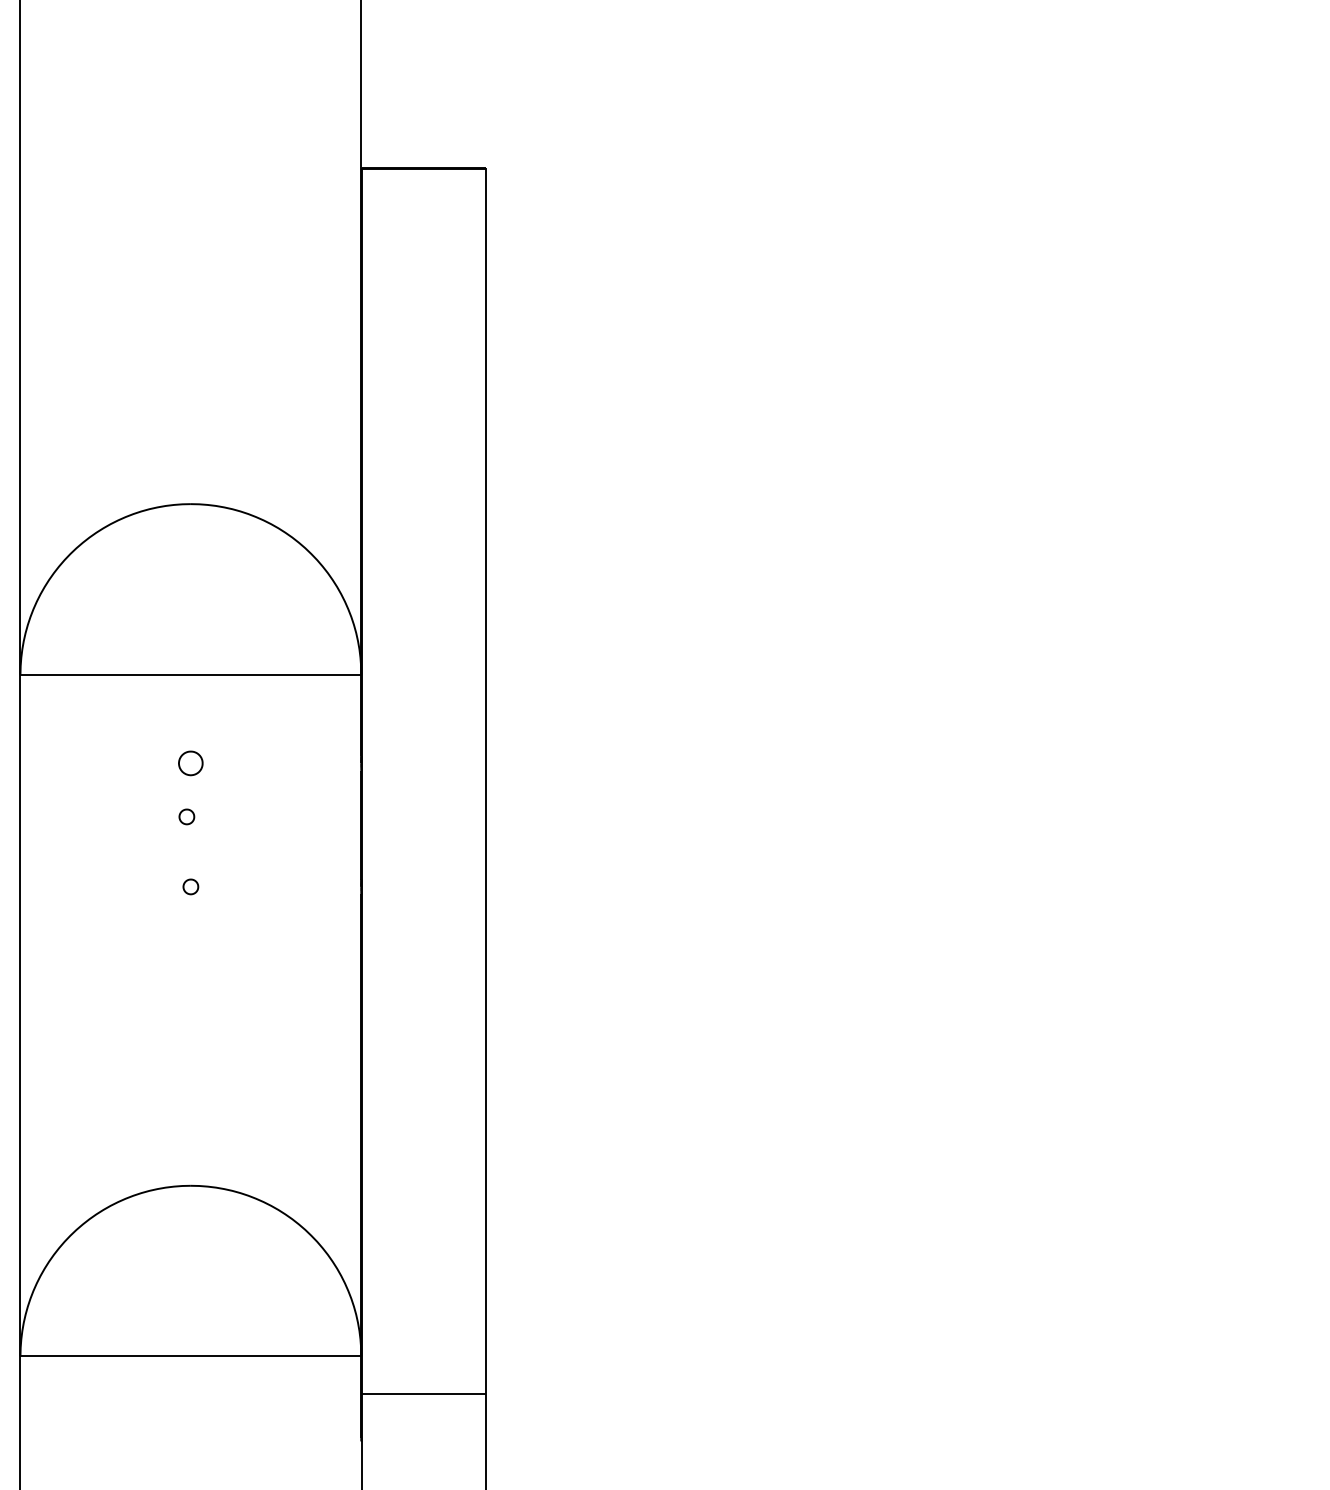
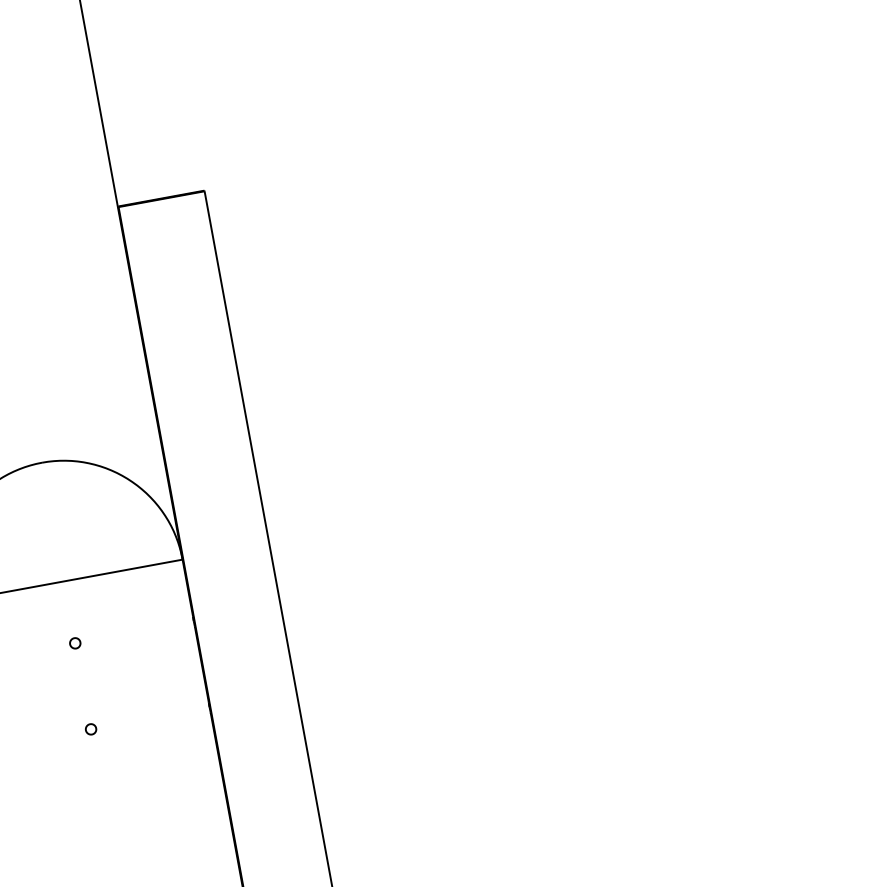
part: (190, 763) -> (75, 643), size x0.62
part: (186, 816) -> (79, 680), removed

